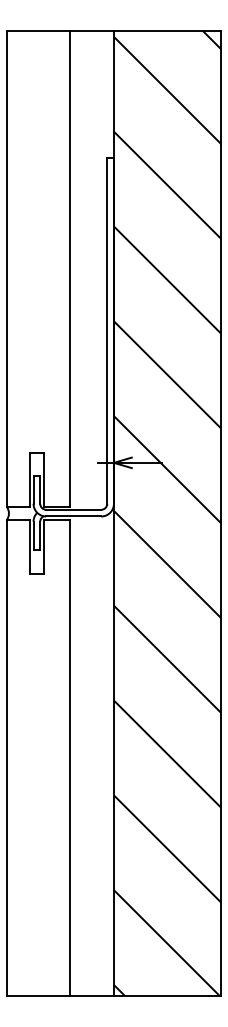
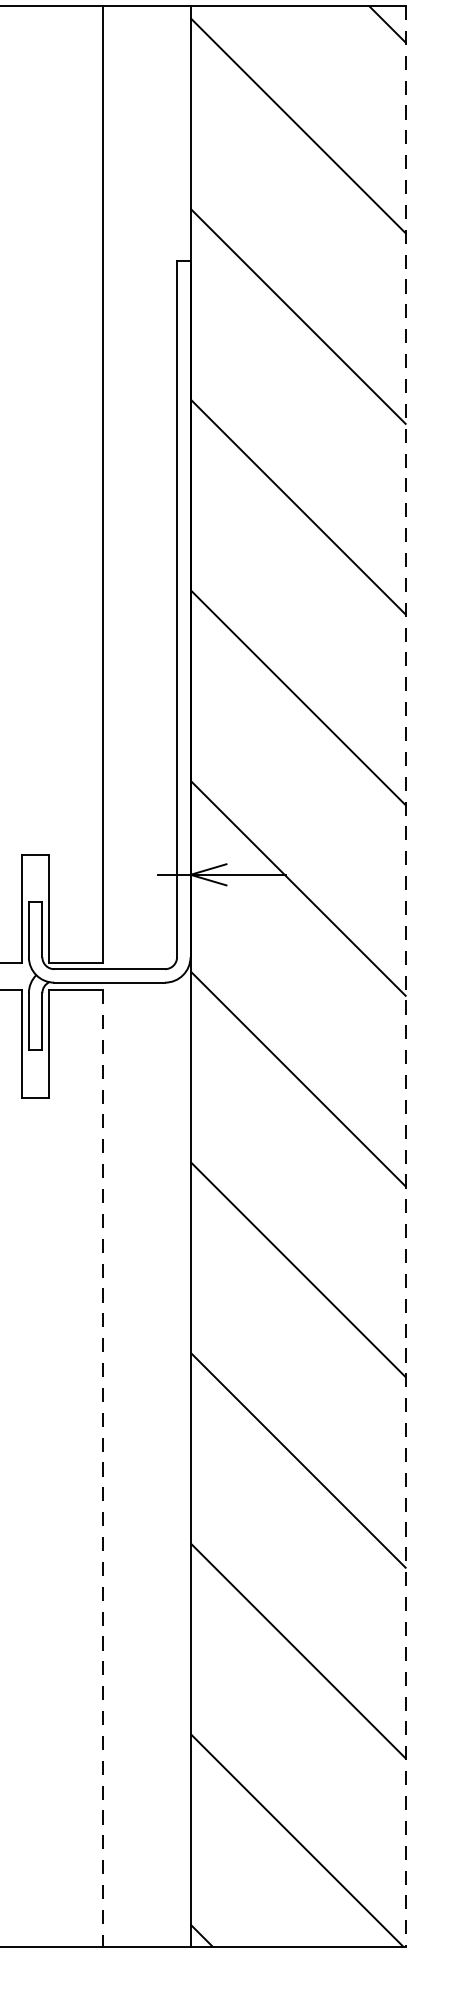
line: (221, 513) -> (406, 976), solid -> dashed
line: (70, 758) -> (103, 1469), solid -> dashed

